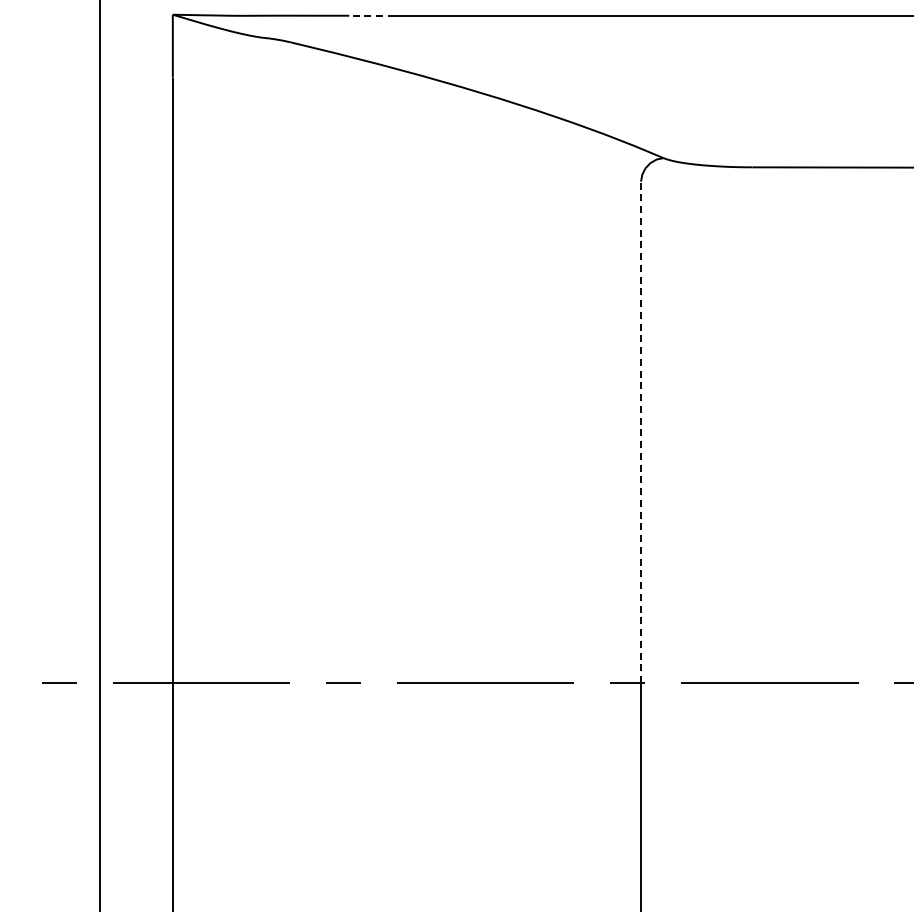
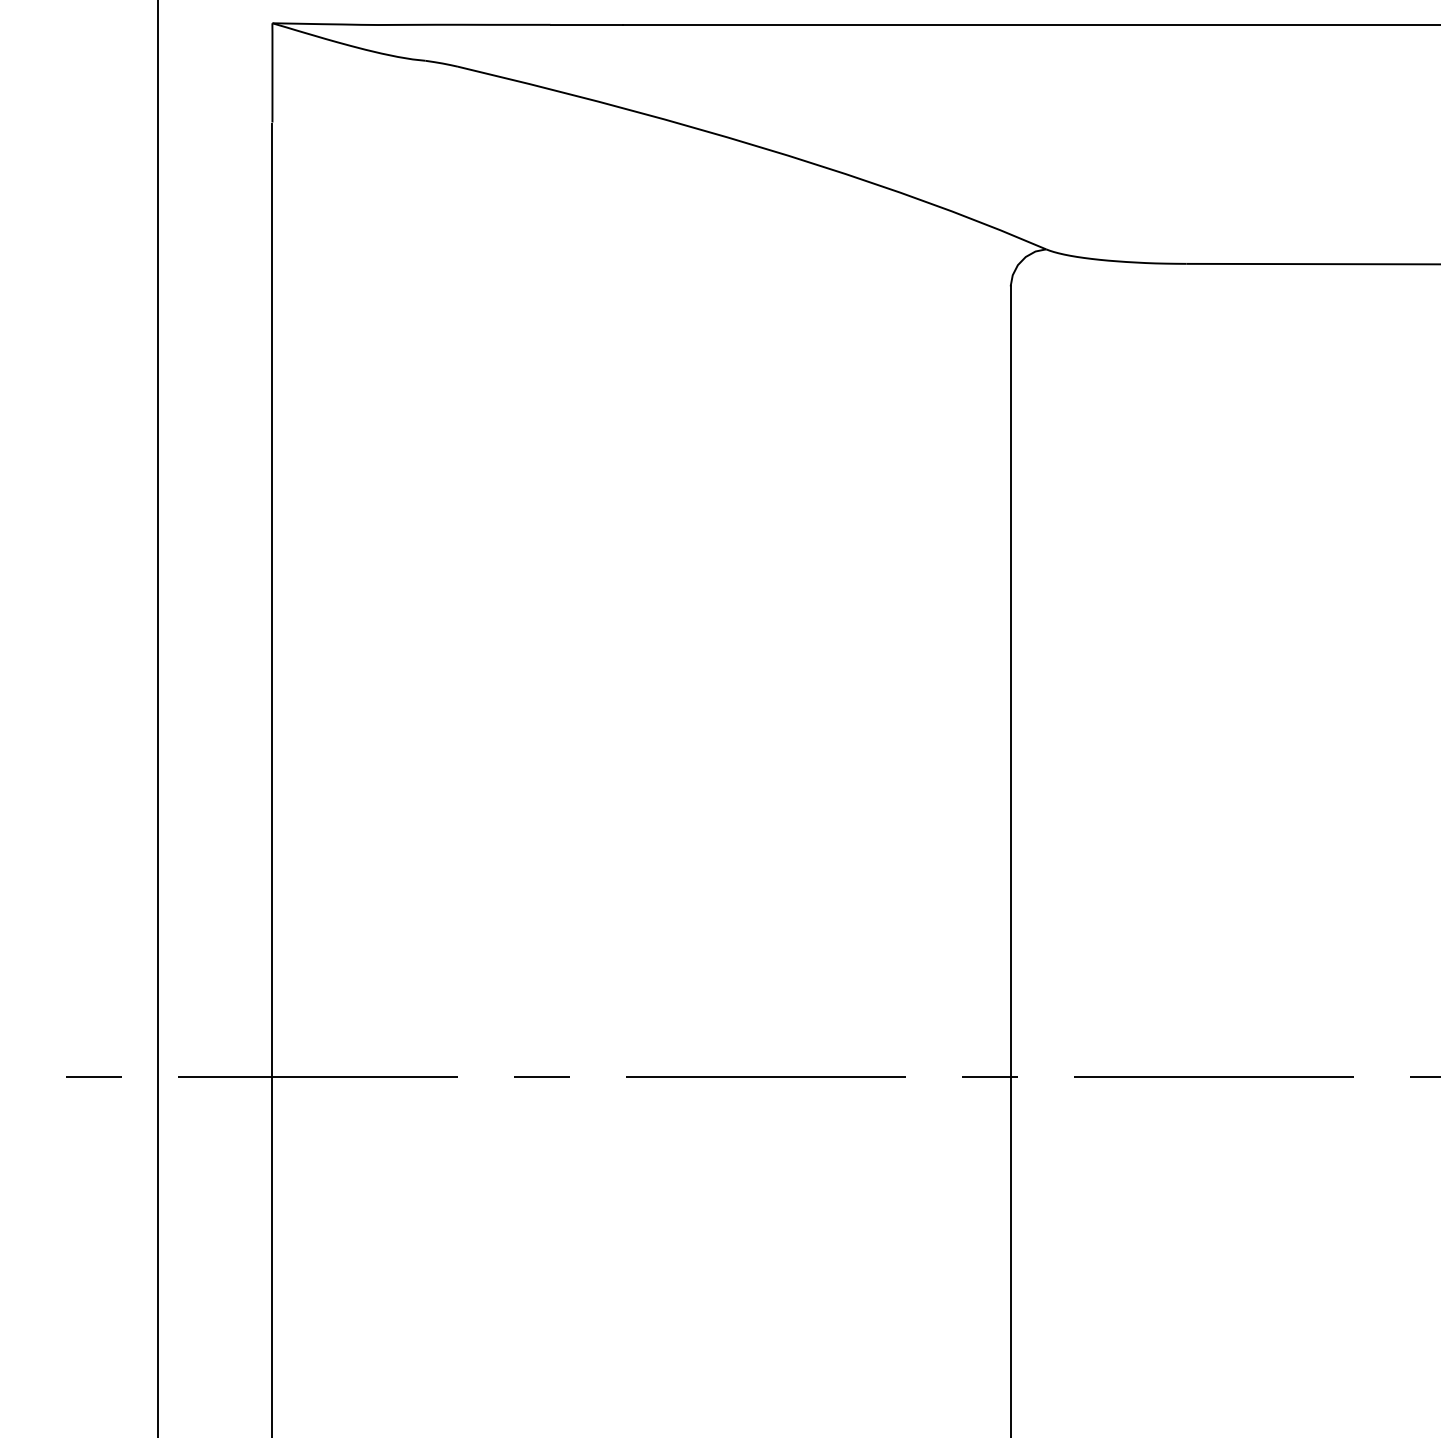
line: (372, 15) -> (587, 24), dashed -> solid
line: (641, 432) -> (1011, 681), dashed -> solid

